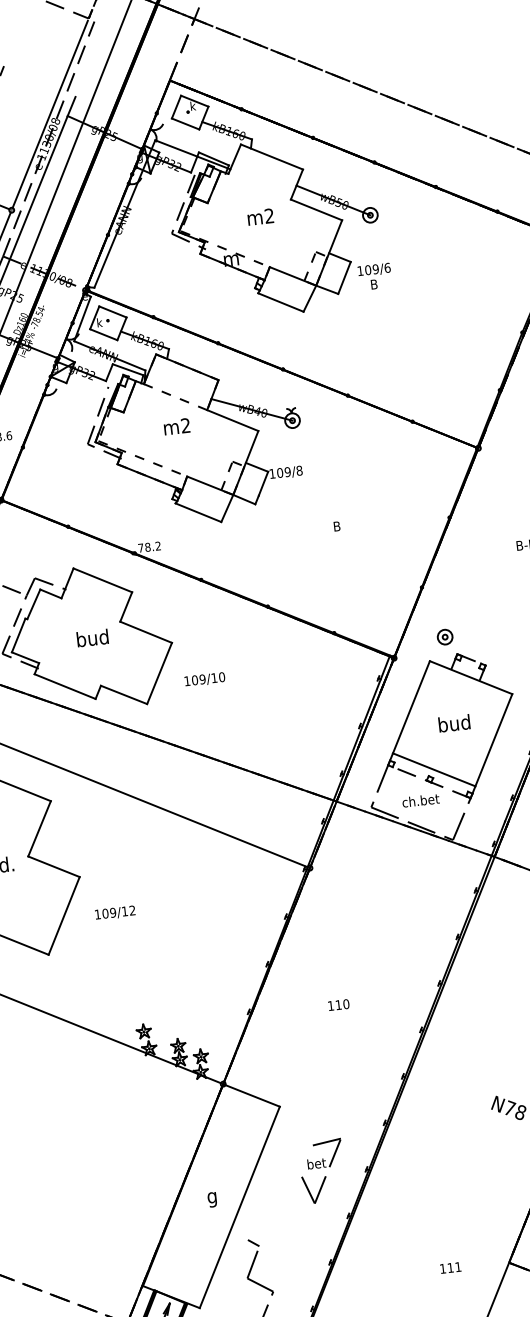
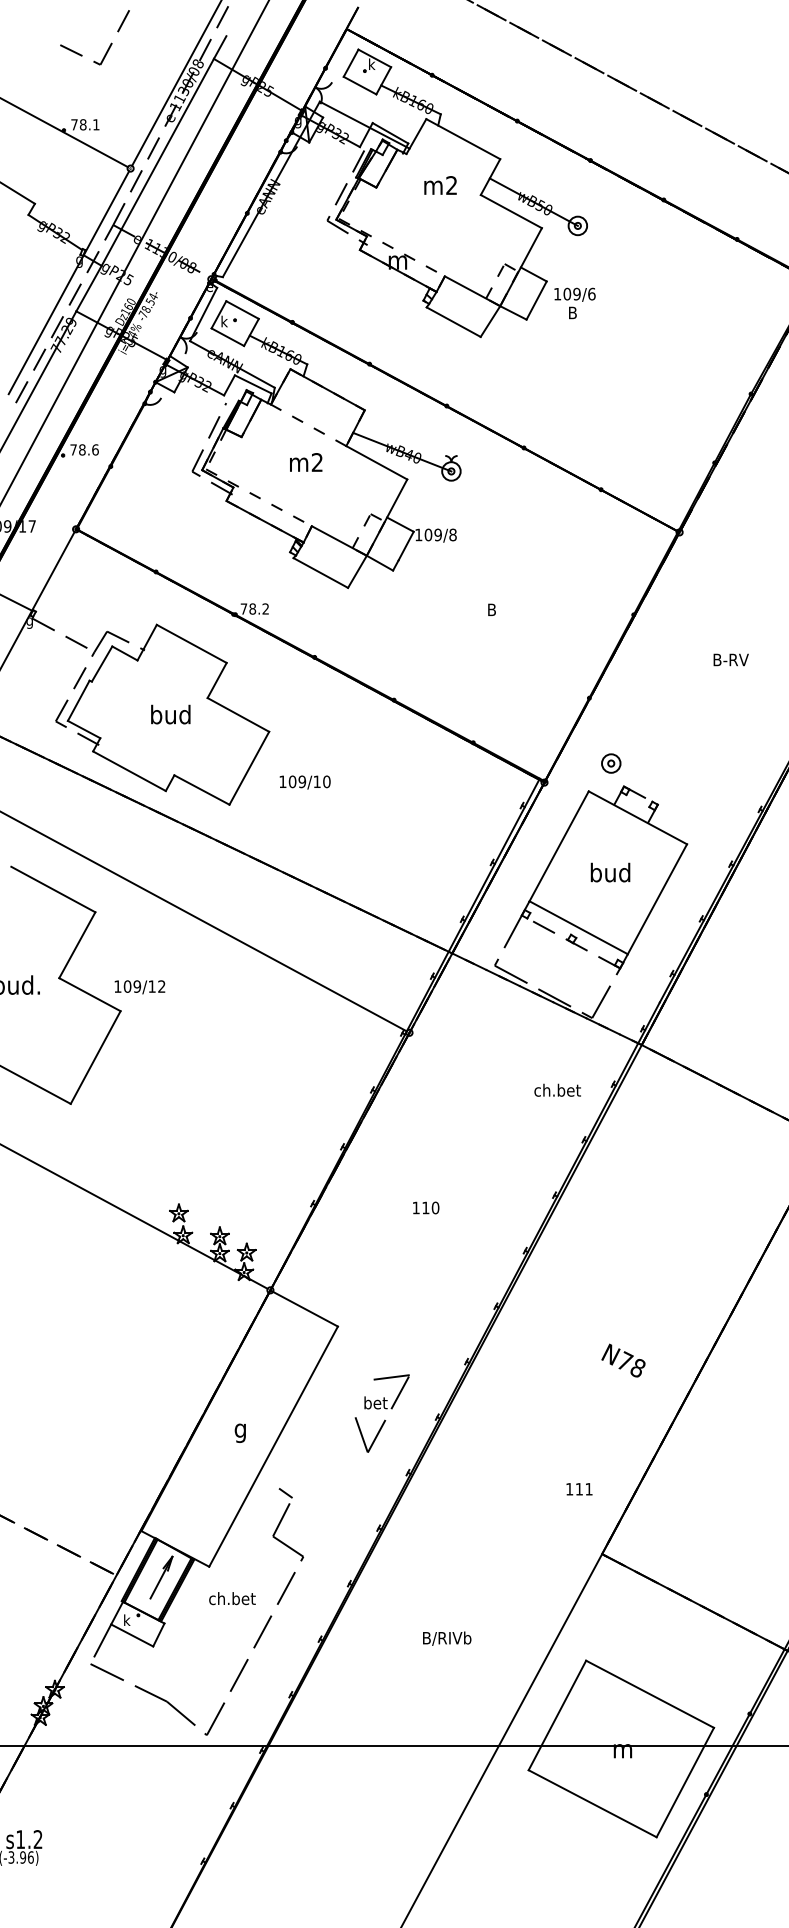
text: (260, 217) -> (440, 185), moved
text: (420, 800) -> (557, 1089), moved
text: (114, 913) -> (139, 987), moved
text: (450, 1268) -> (579, 1489), moved

